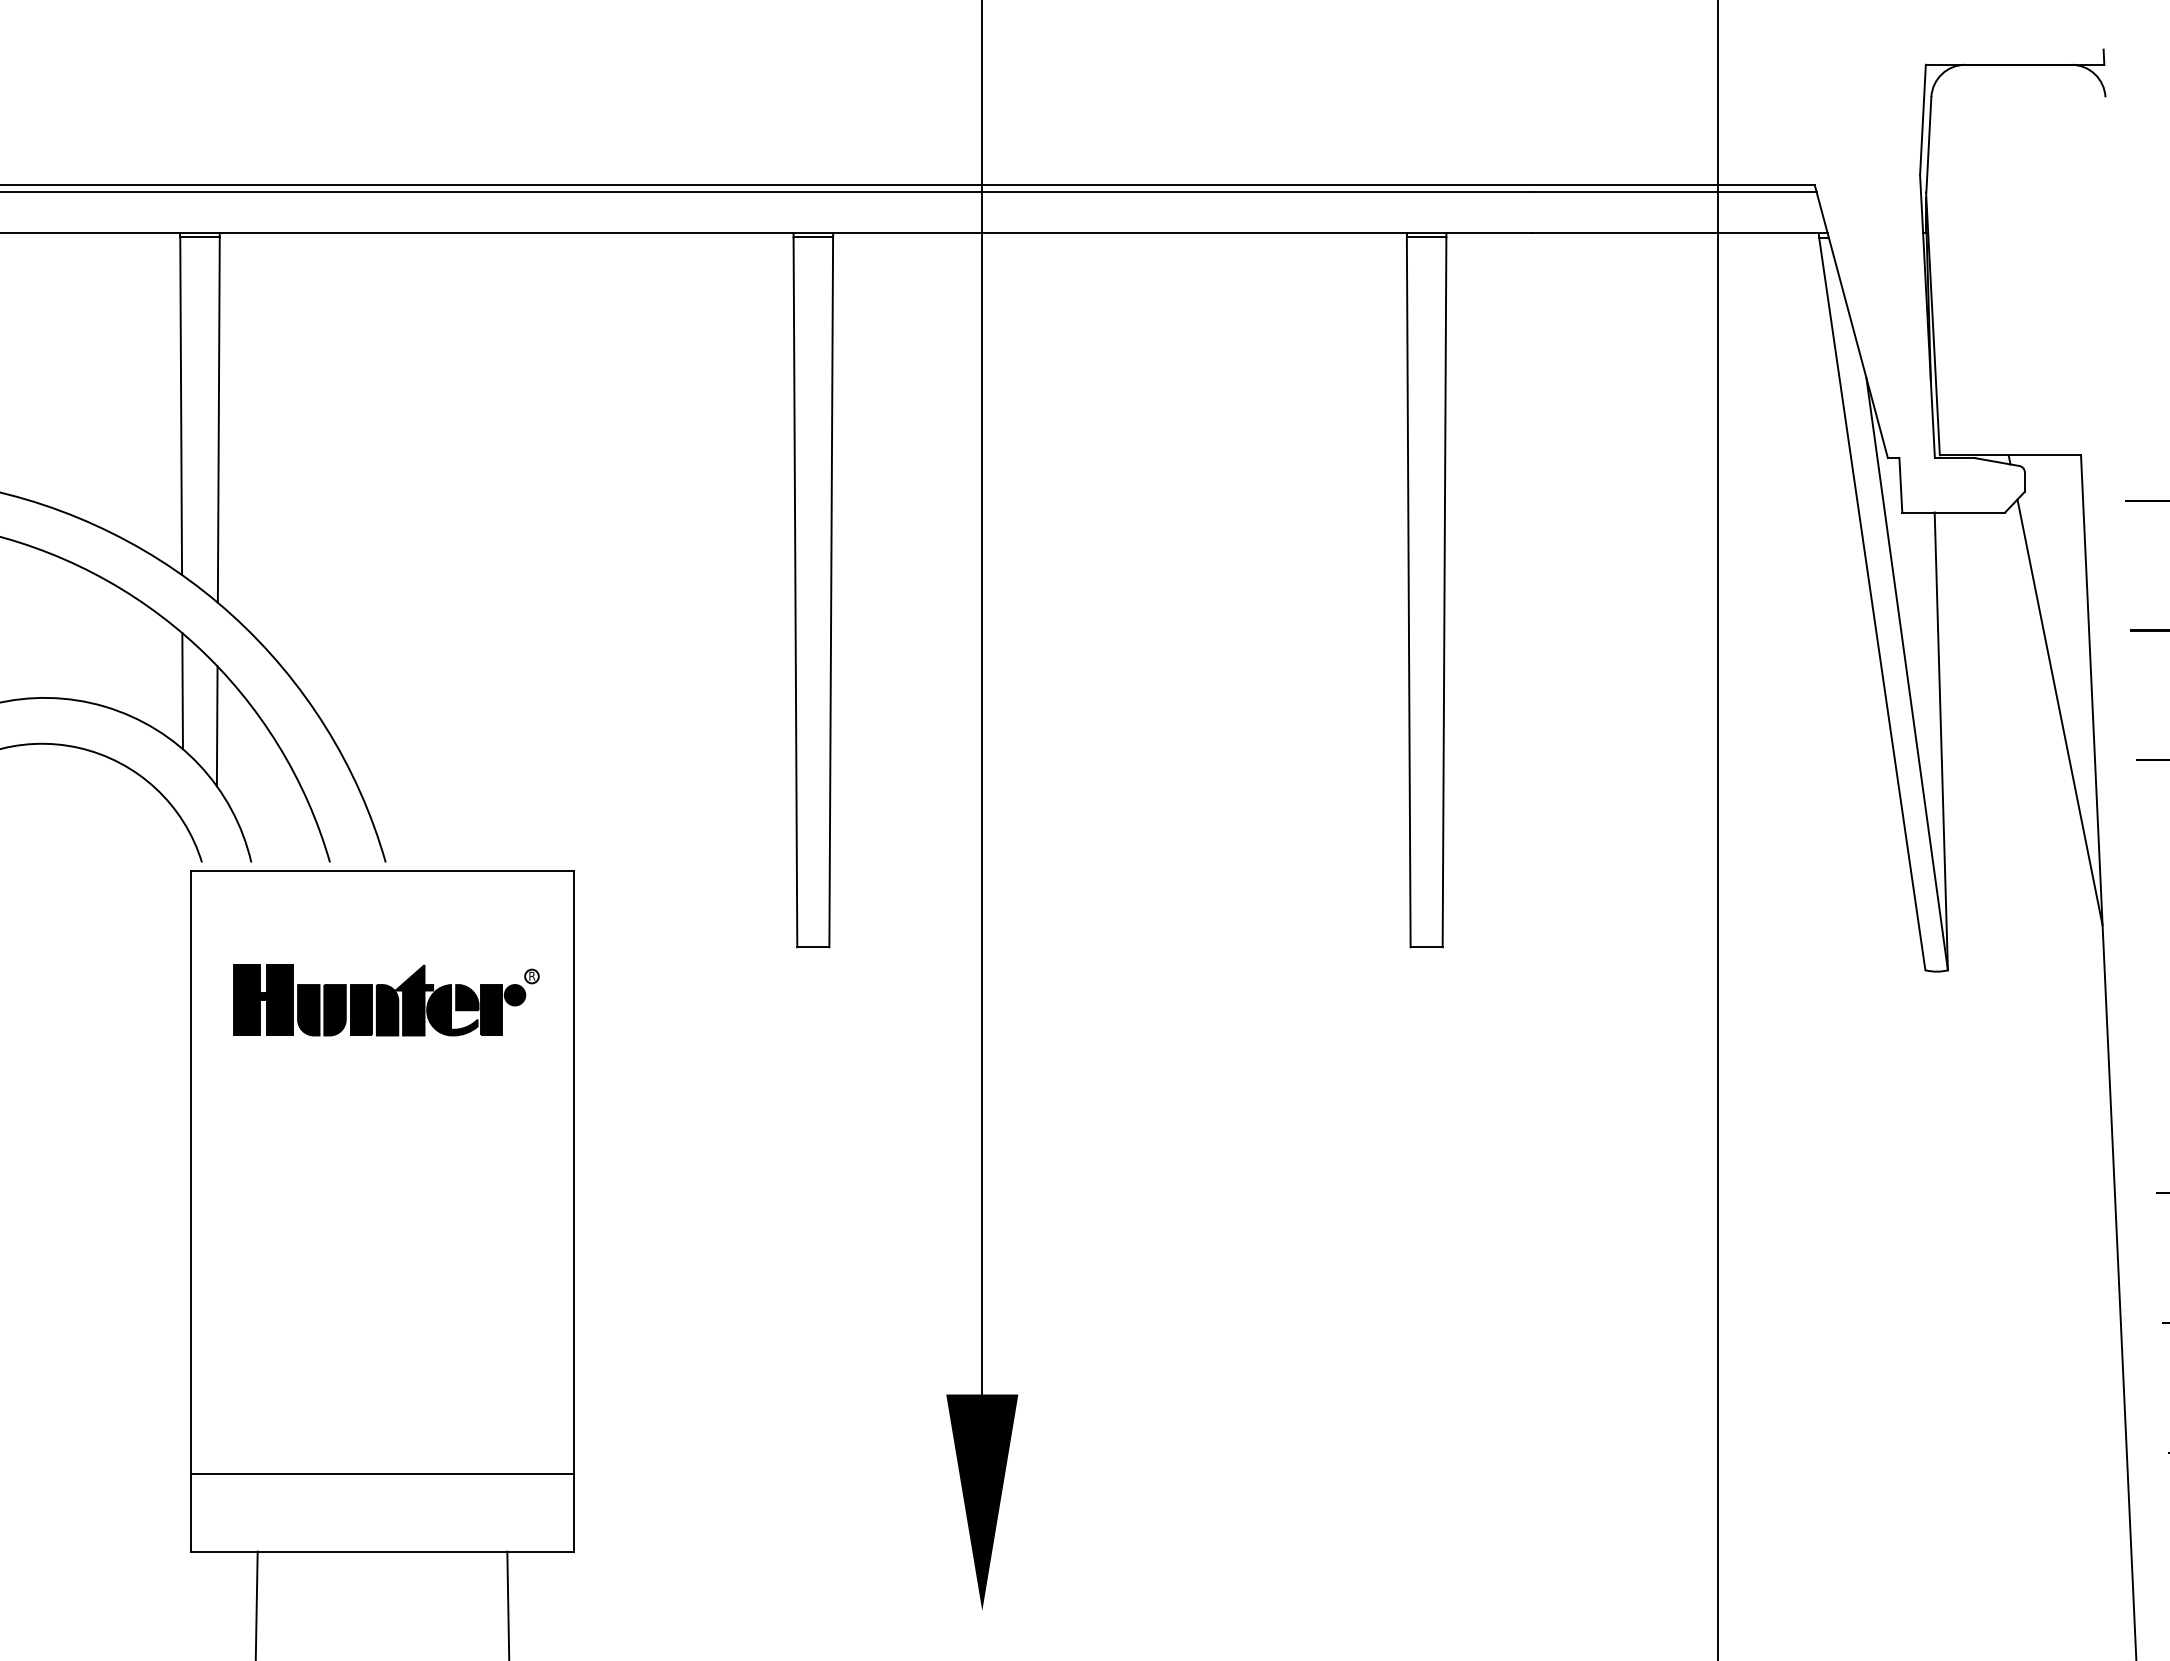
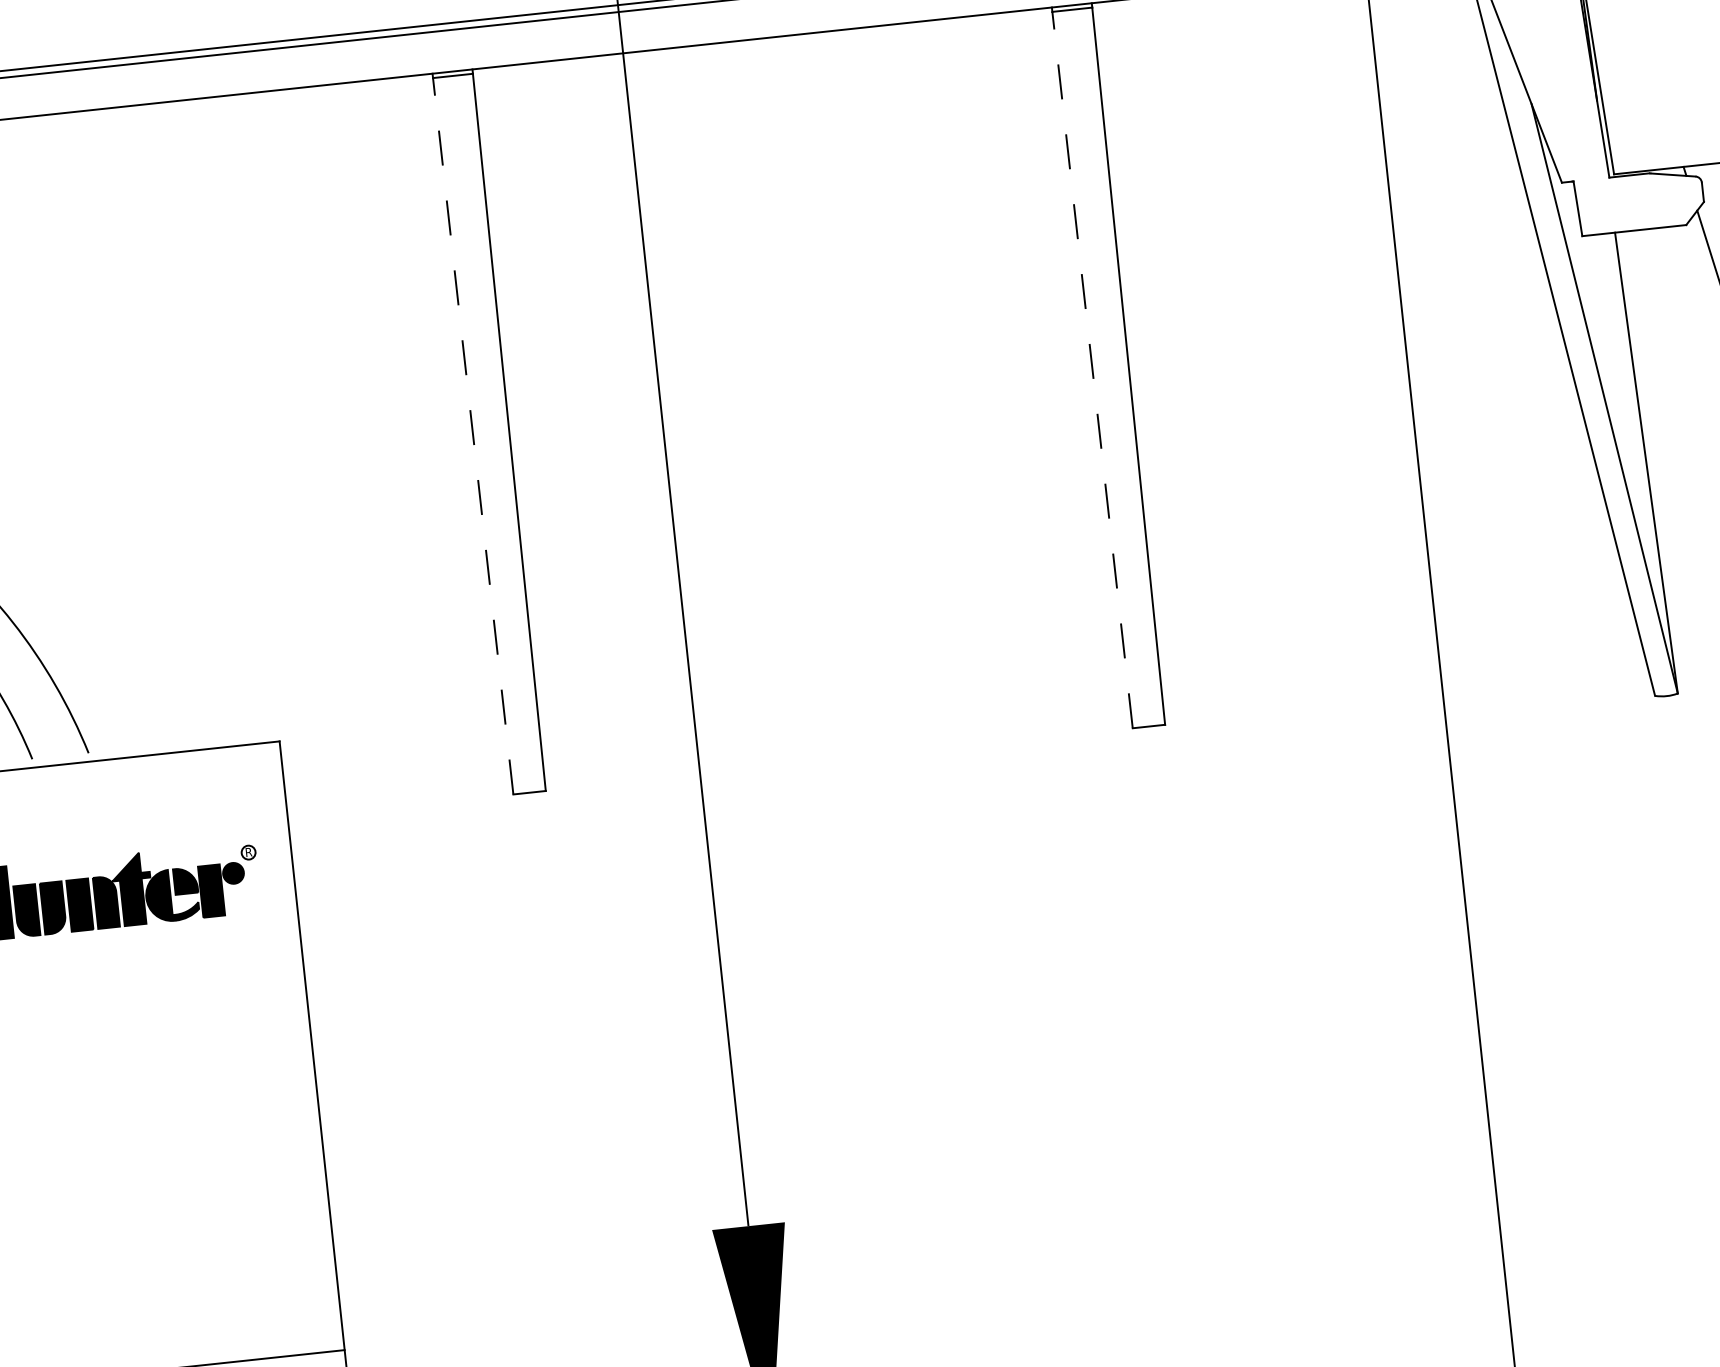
line: (795, 592) -> (473, 436), solid -> dashed
line: (1408, 592) -> (1092, 370), solid -> dashed

